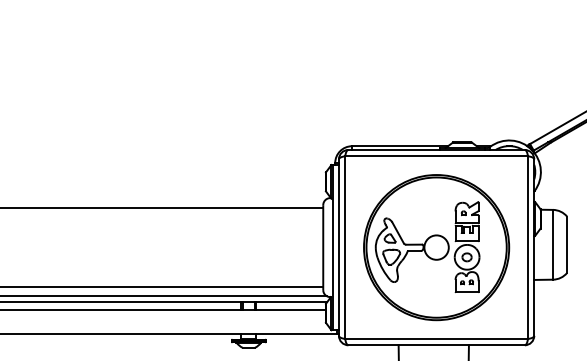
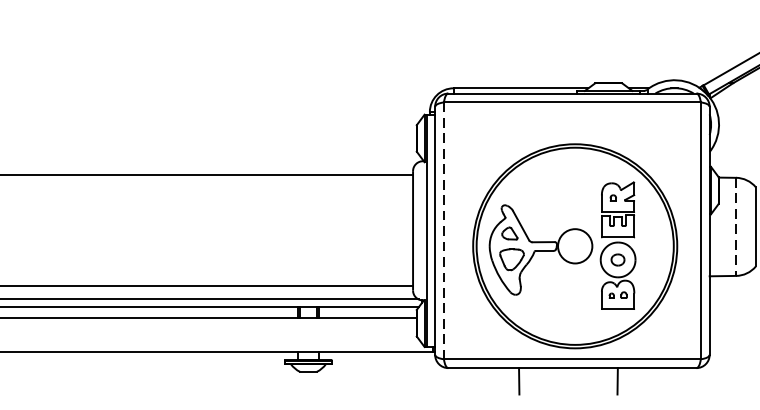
line: (553, 244) -> (736, 226), solid -> dashed
part: (436, 247) -> (575, 246), moved
line: (345, 248) -> (444, 232), solid -> dashed

